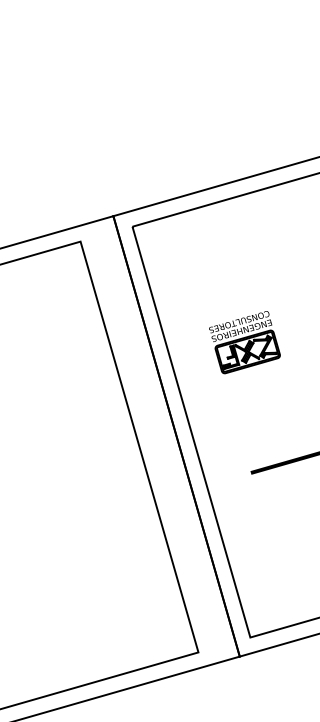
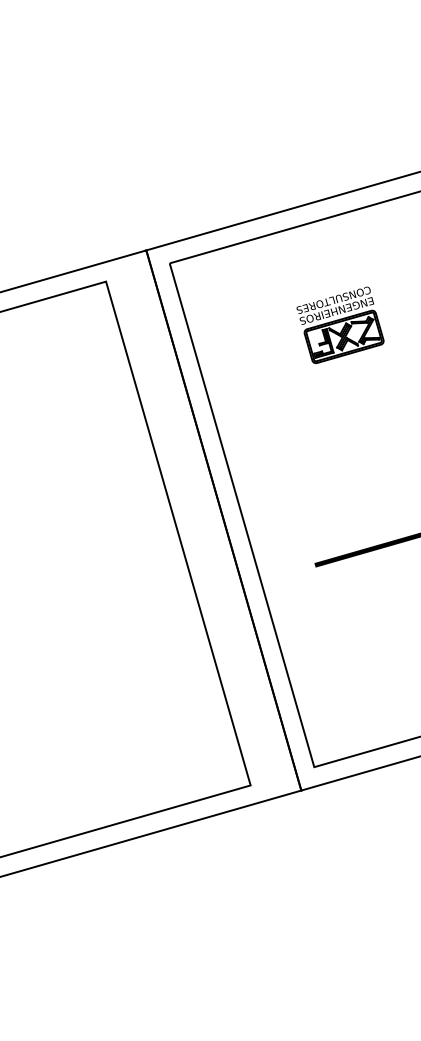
part: (244, 341) -> (340, 324), moved

